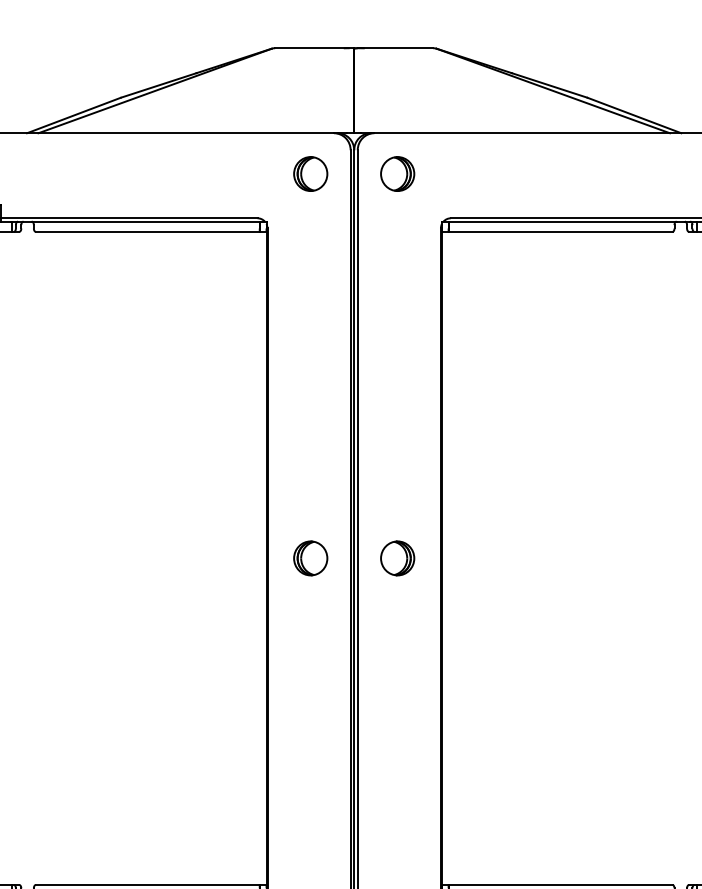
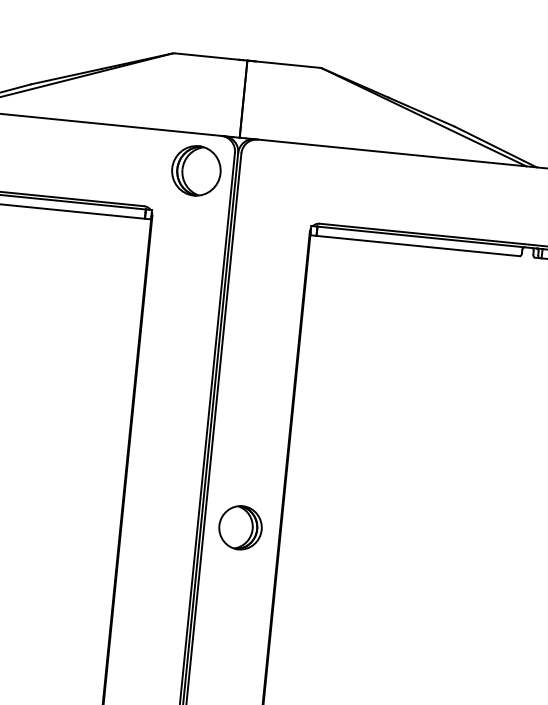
part: (310, 173) -> (196, 170), size x1.6
part: (397, 173) -> (275, 178), removed
part: (310, 558) -> (161, 520), removed
part: (397, 558) -> (240, 527), size x1.4

